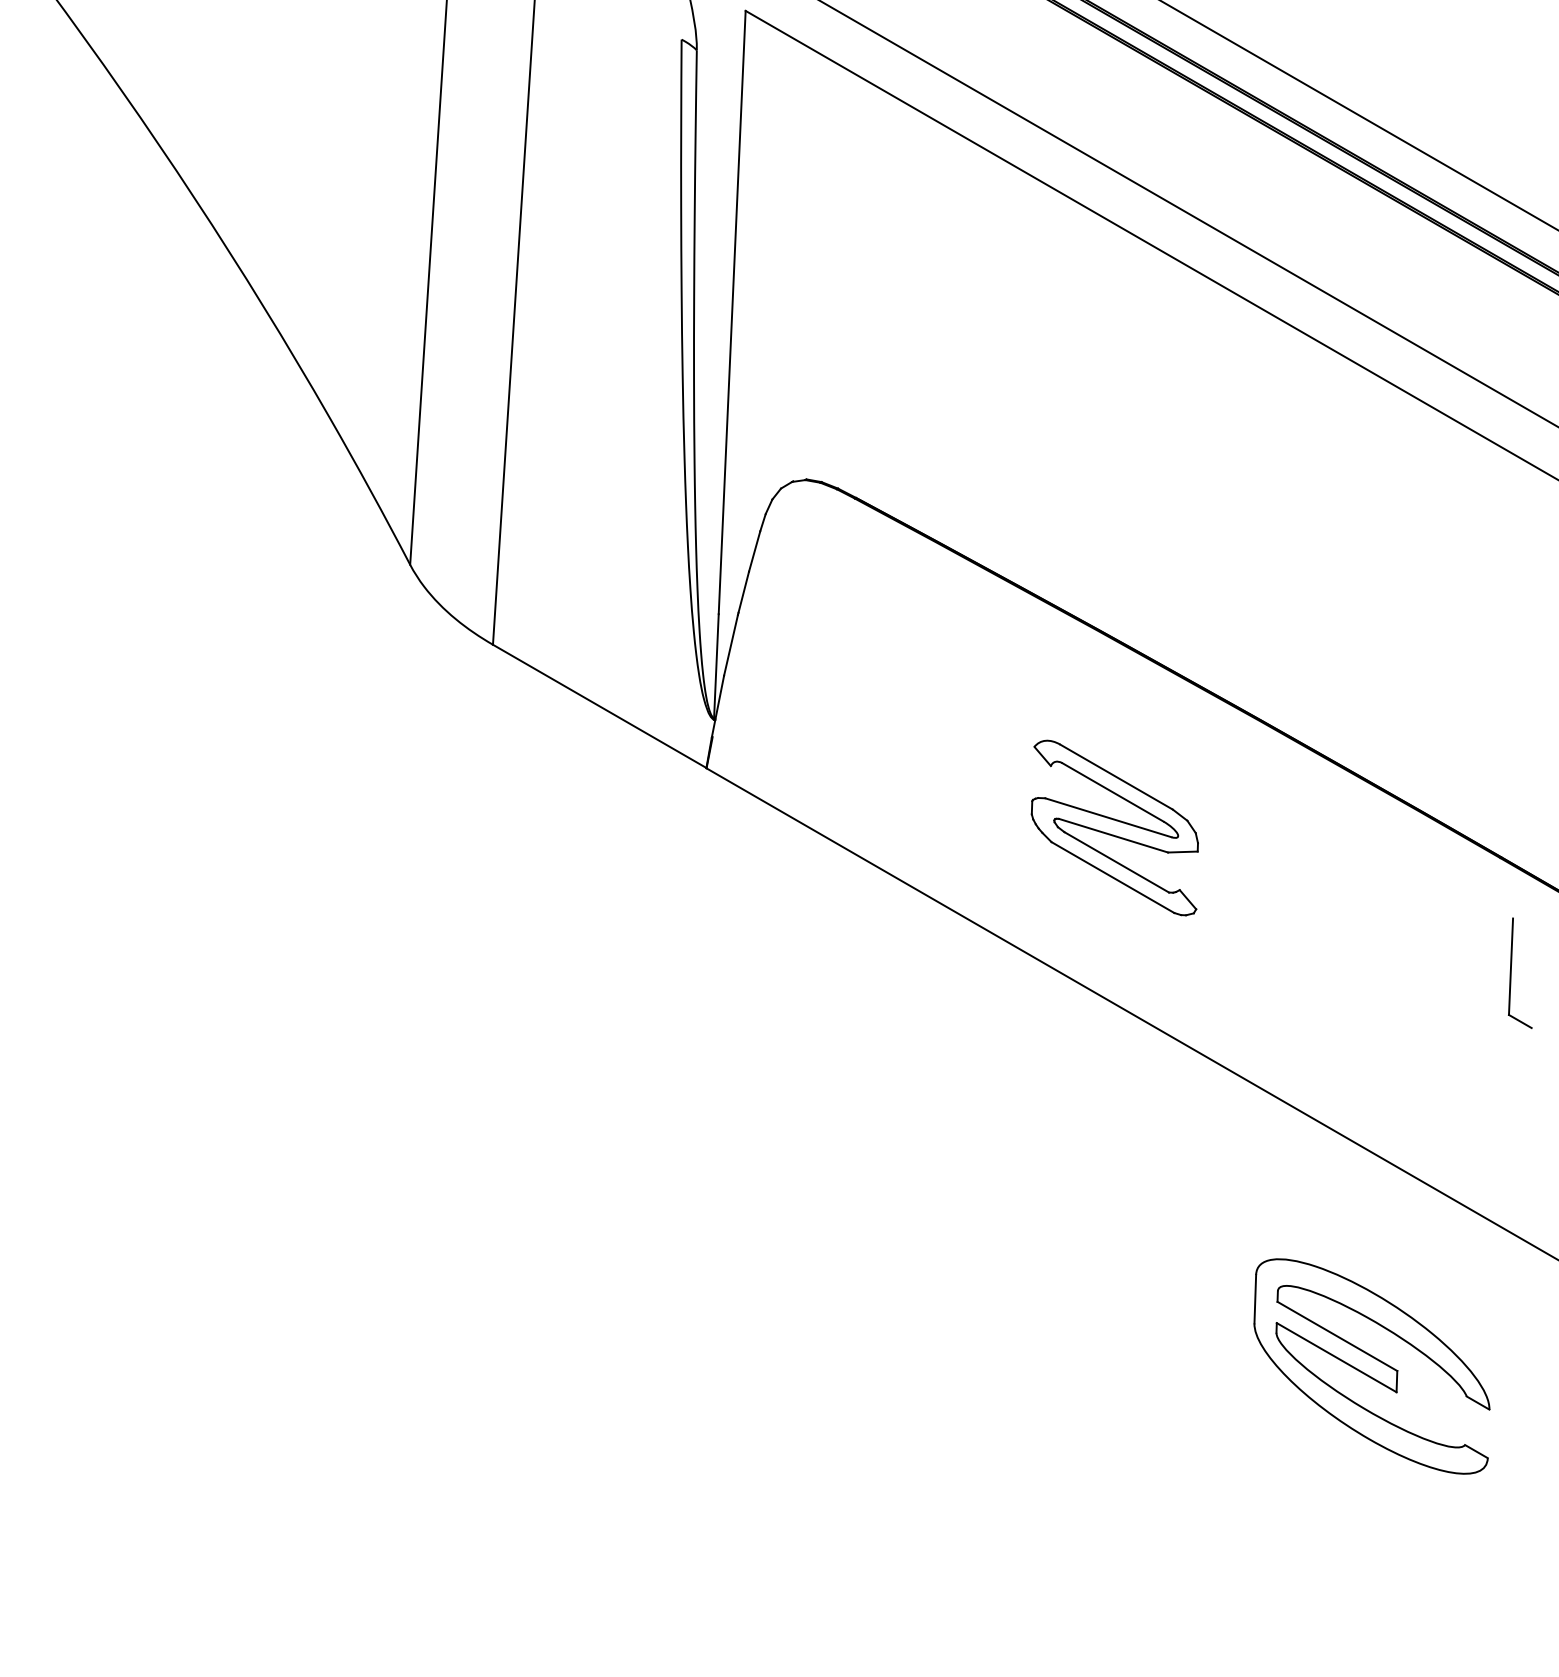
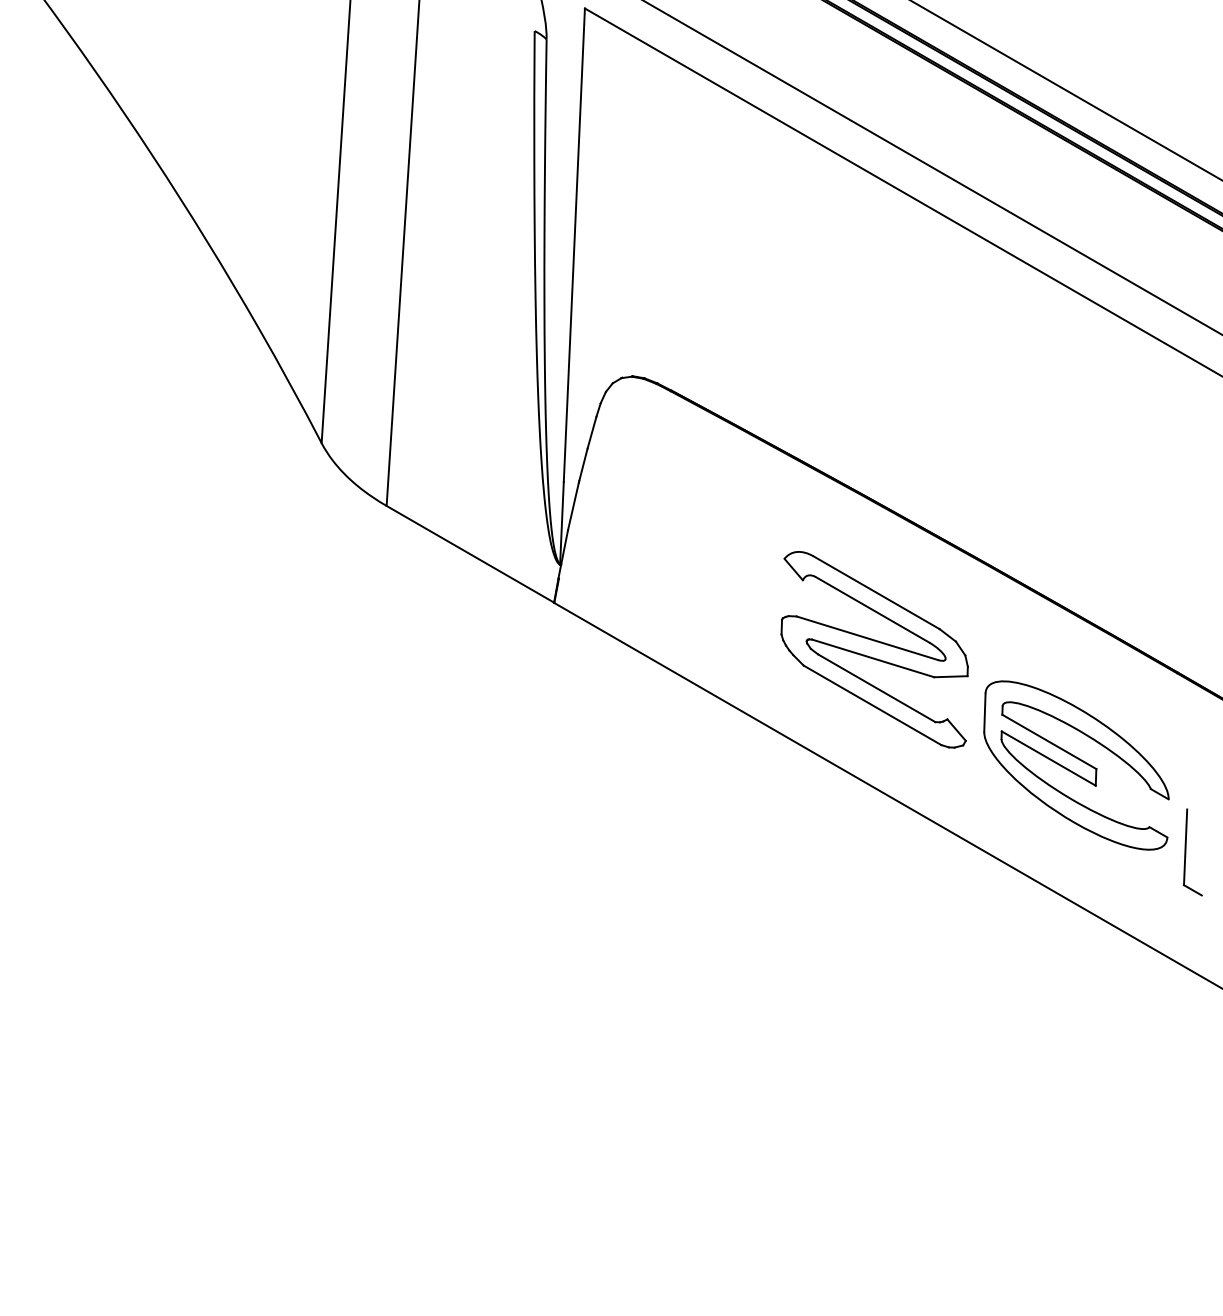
part: (1114, 827) -> (874, 649), size x1.43
part: (1511, 972) -> (1185, 851), moved
part: (1371, 1366) -> (1076, 765), moved

